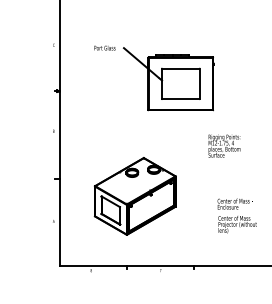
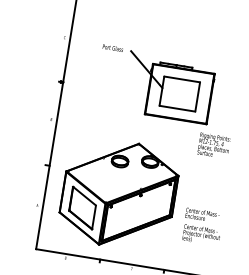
text: (224, 145) -> (214, 145), moved
part: (135, 196) -> (119, 194), size x1.43
text: (236, 215) -> (202, 226), moved

